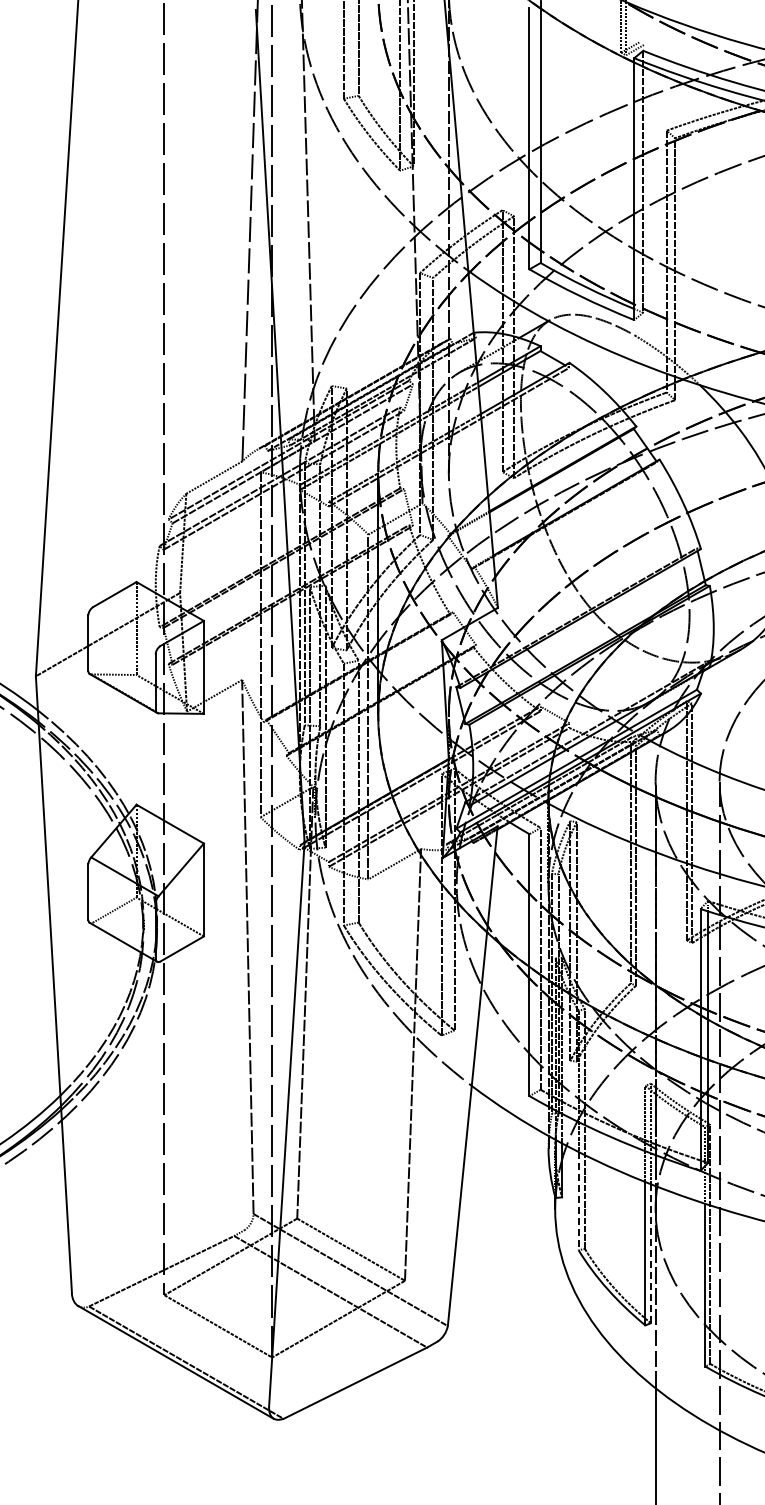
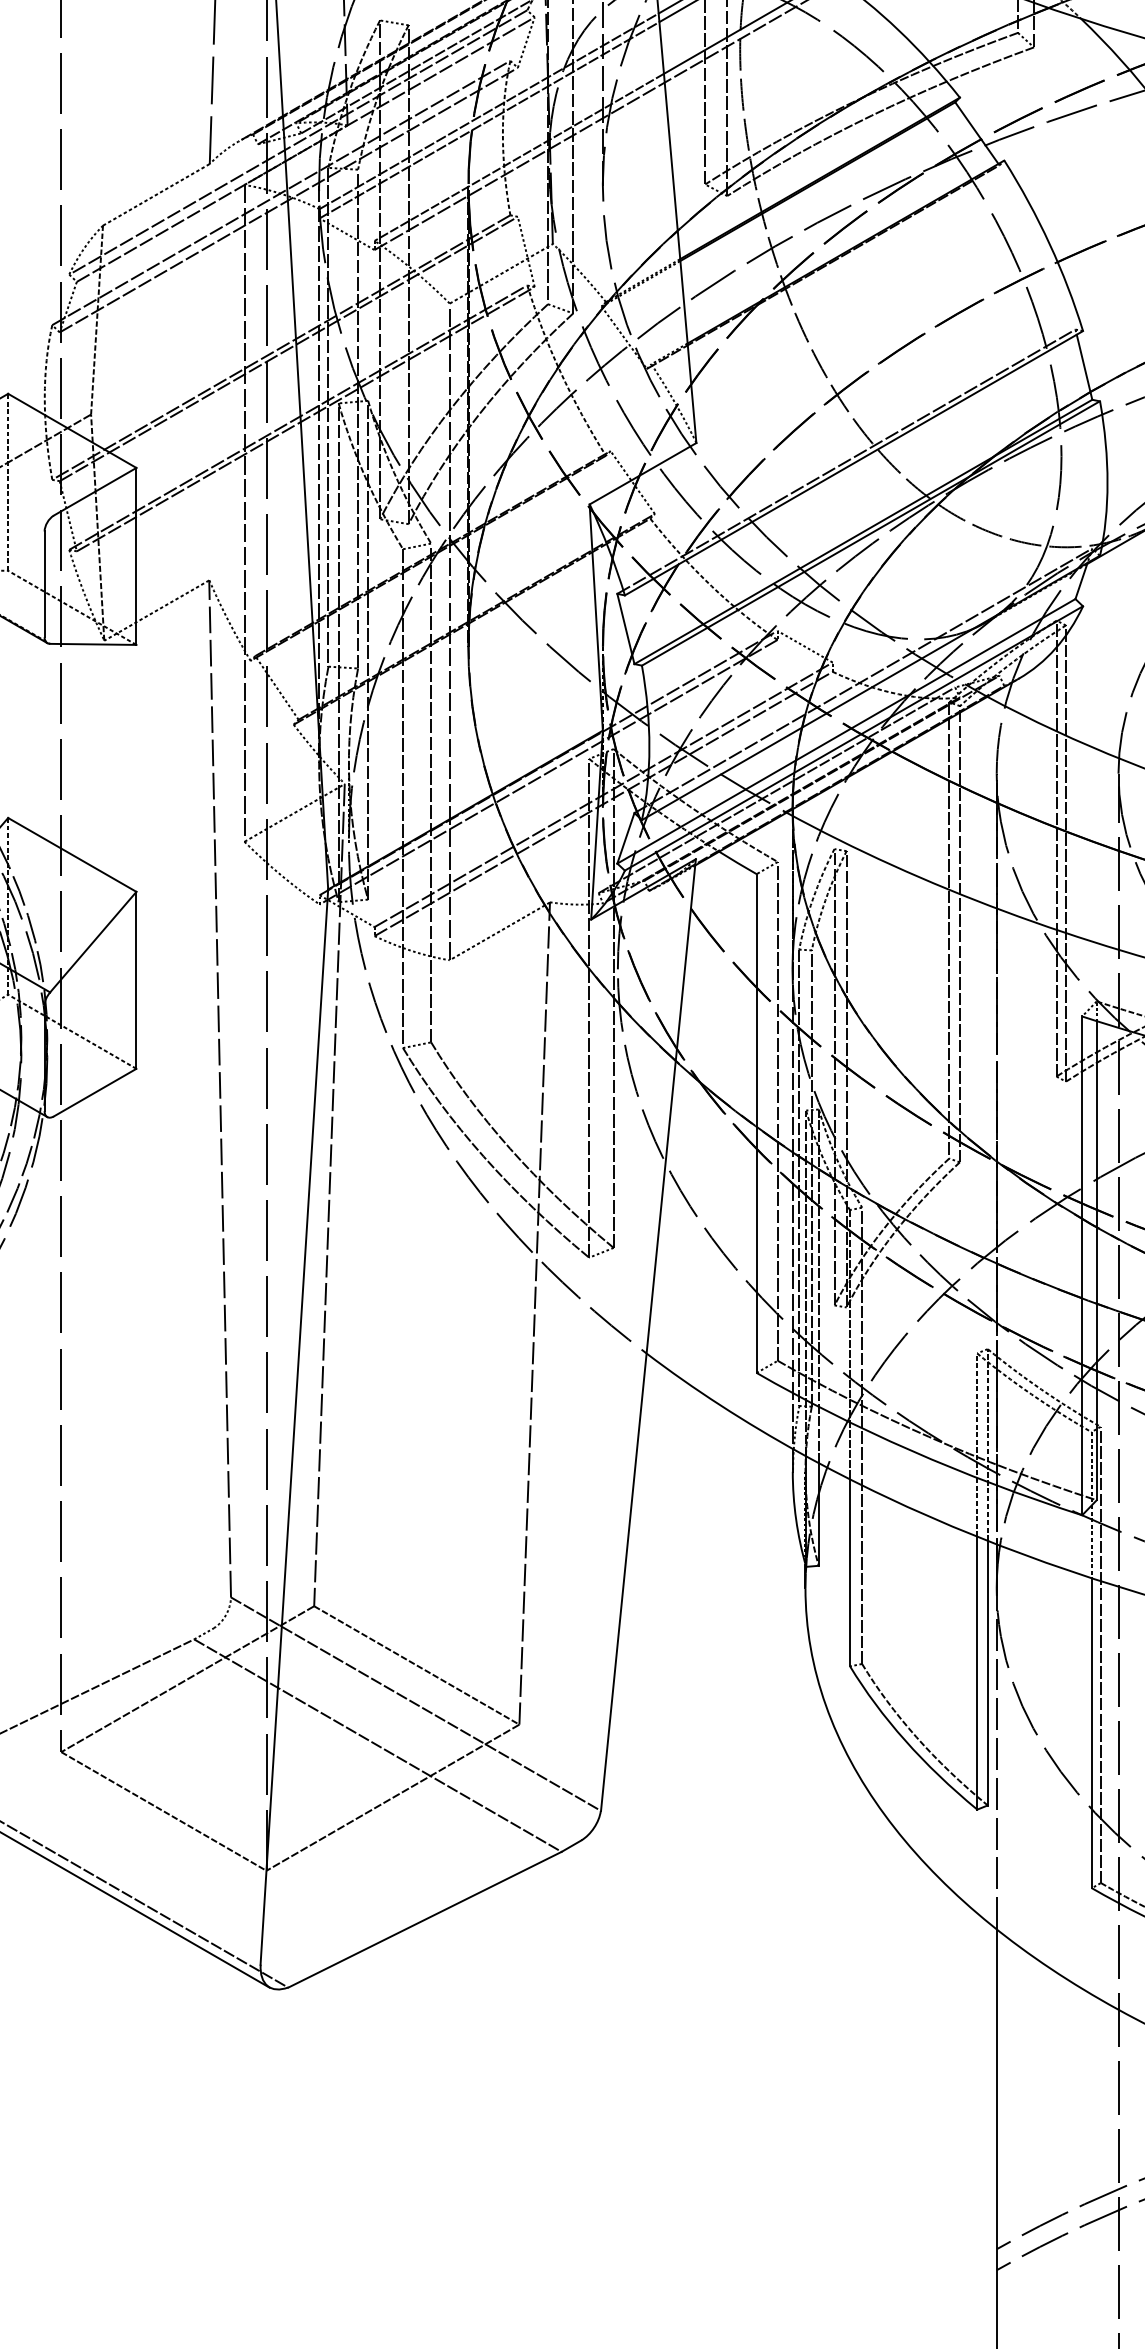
line: (578, 1201) -> (849, 1573), dashed -> solid
line: (650, 1253) -> (986, 1672), dashed -> solid

